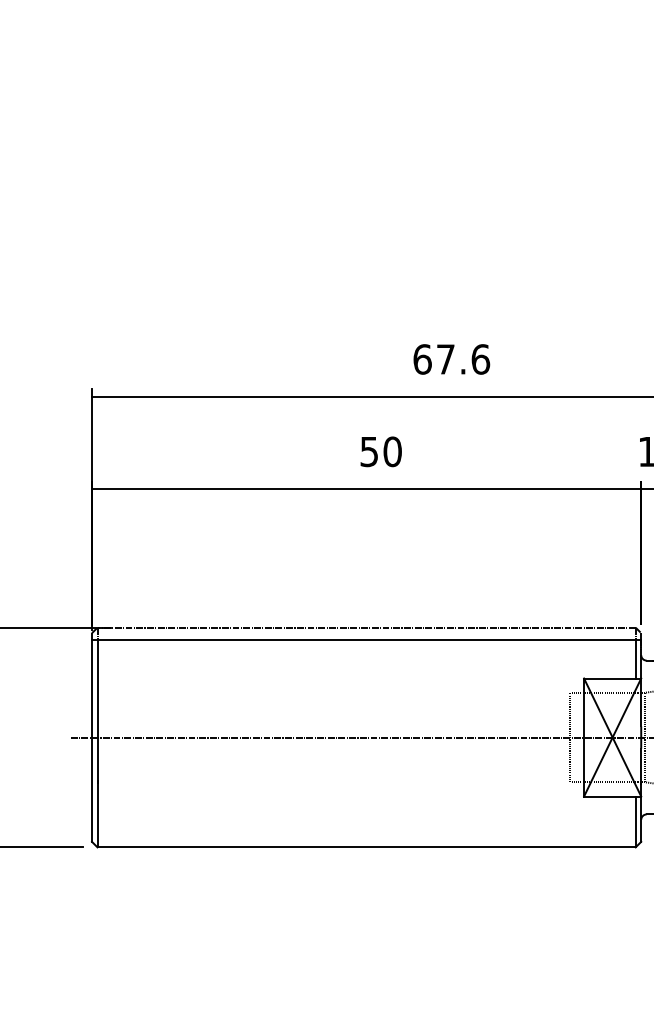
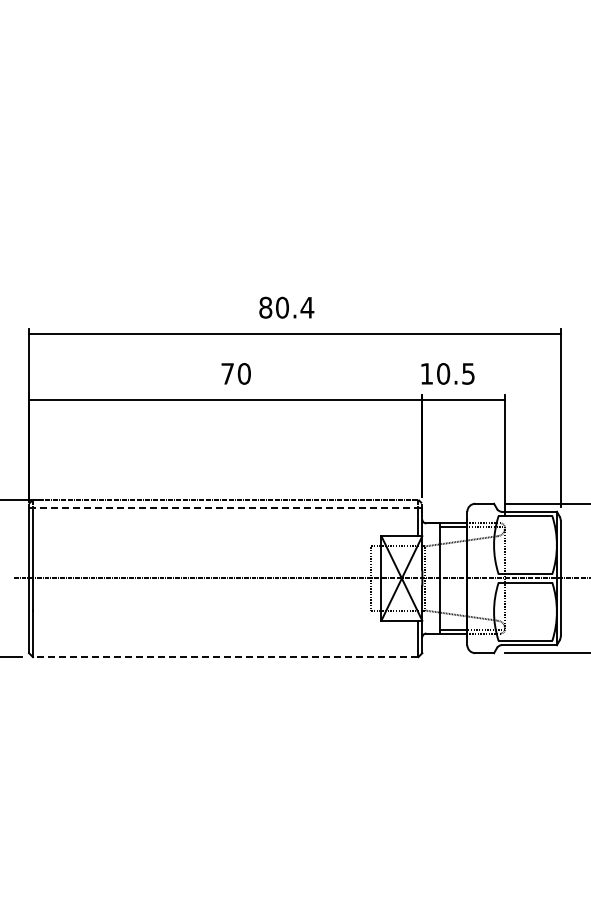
text: (451, 359) -> (286, 307), 67.6 -> 80.4
text: (369, 451) -> (227, 373), 50 -> 70
line: (366, 639) -> (225, 508), solid -> dashed
line: (366, 847) -> (225, 657), solid -> dashed

